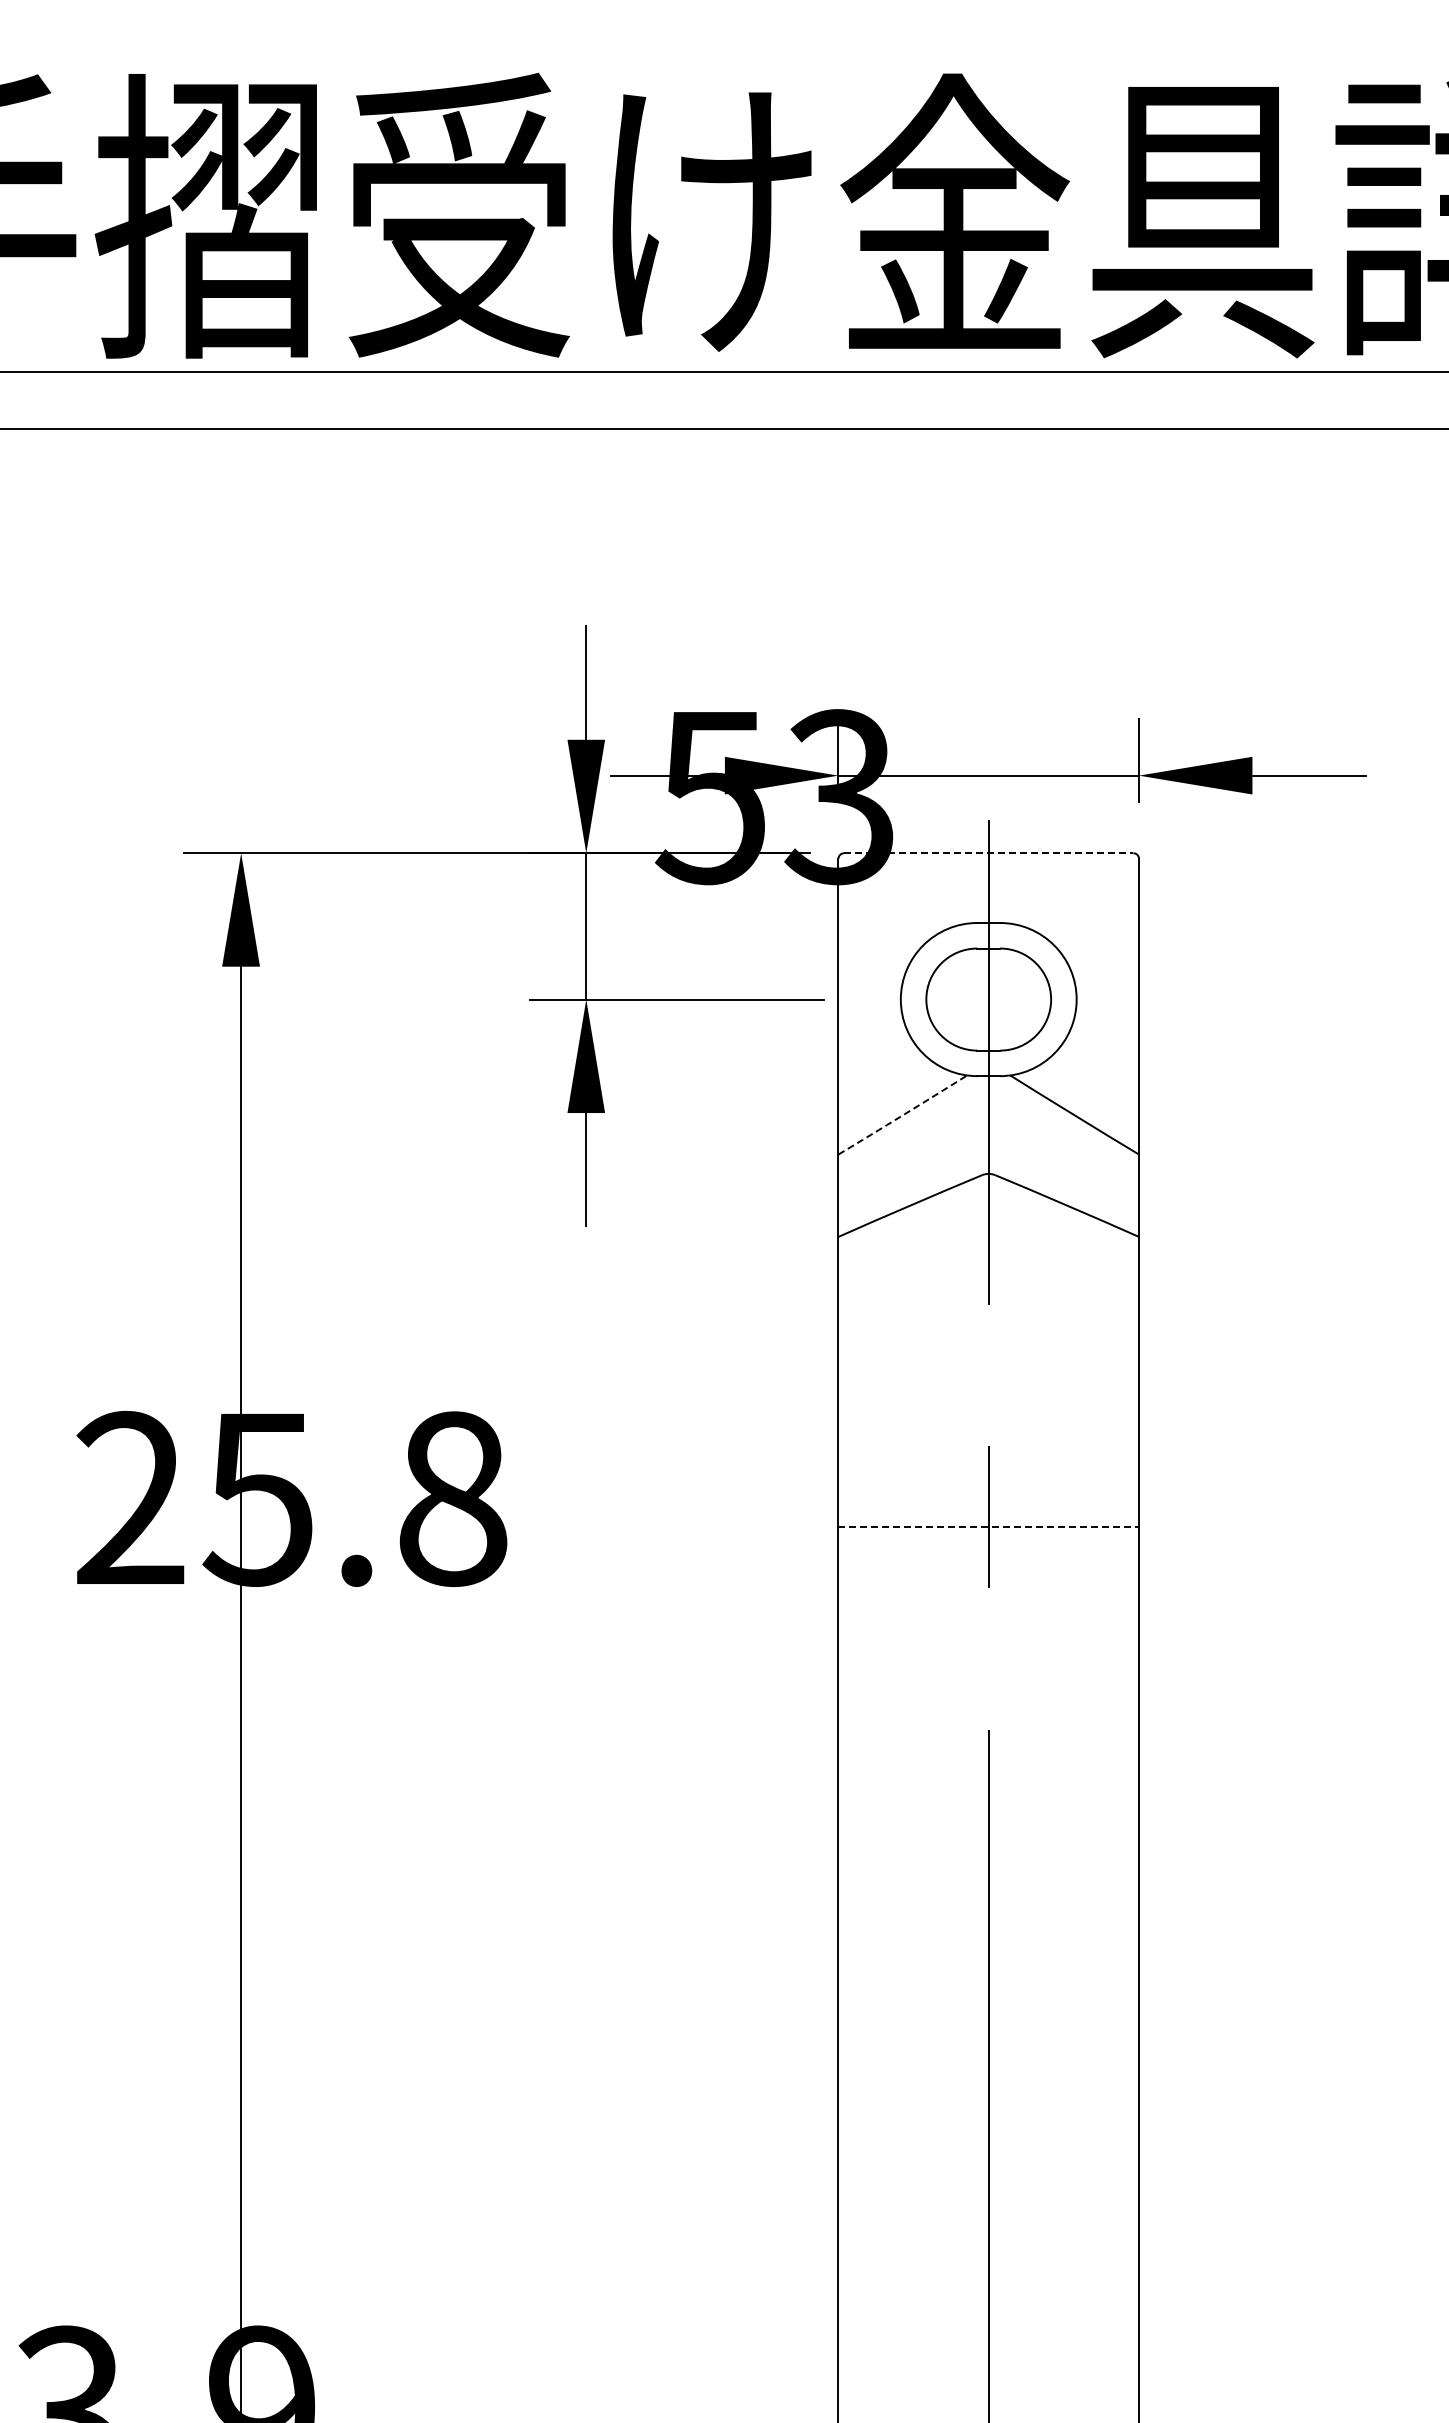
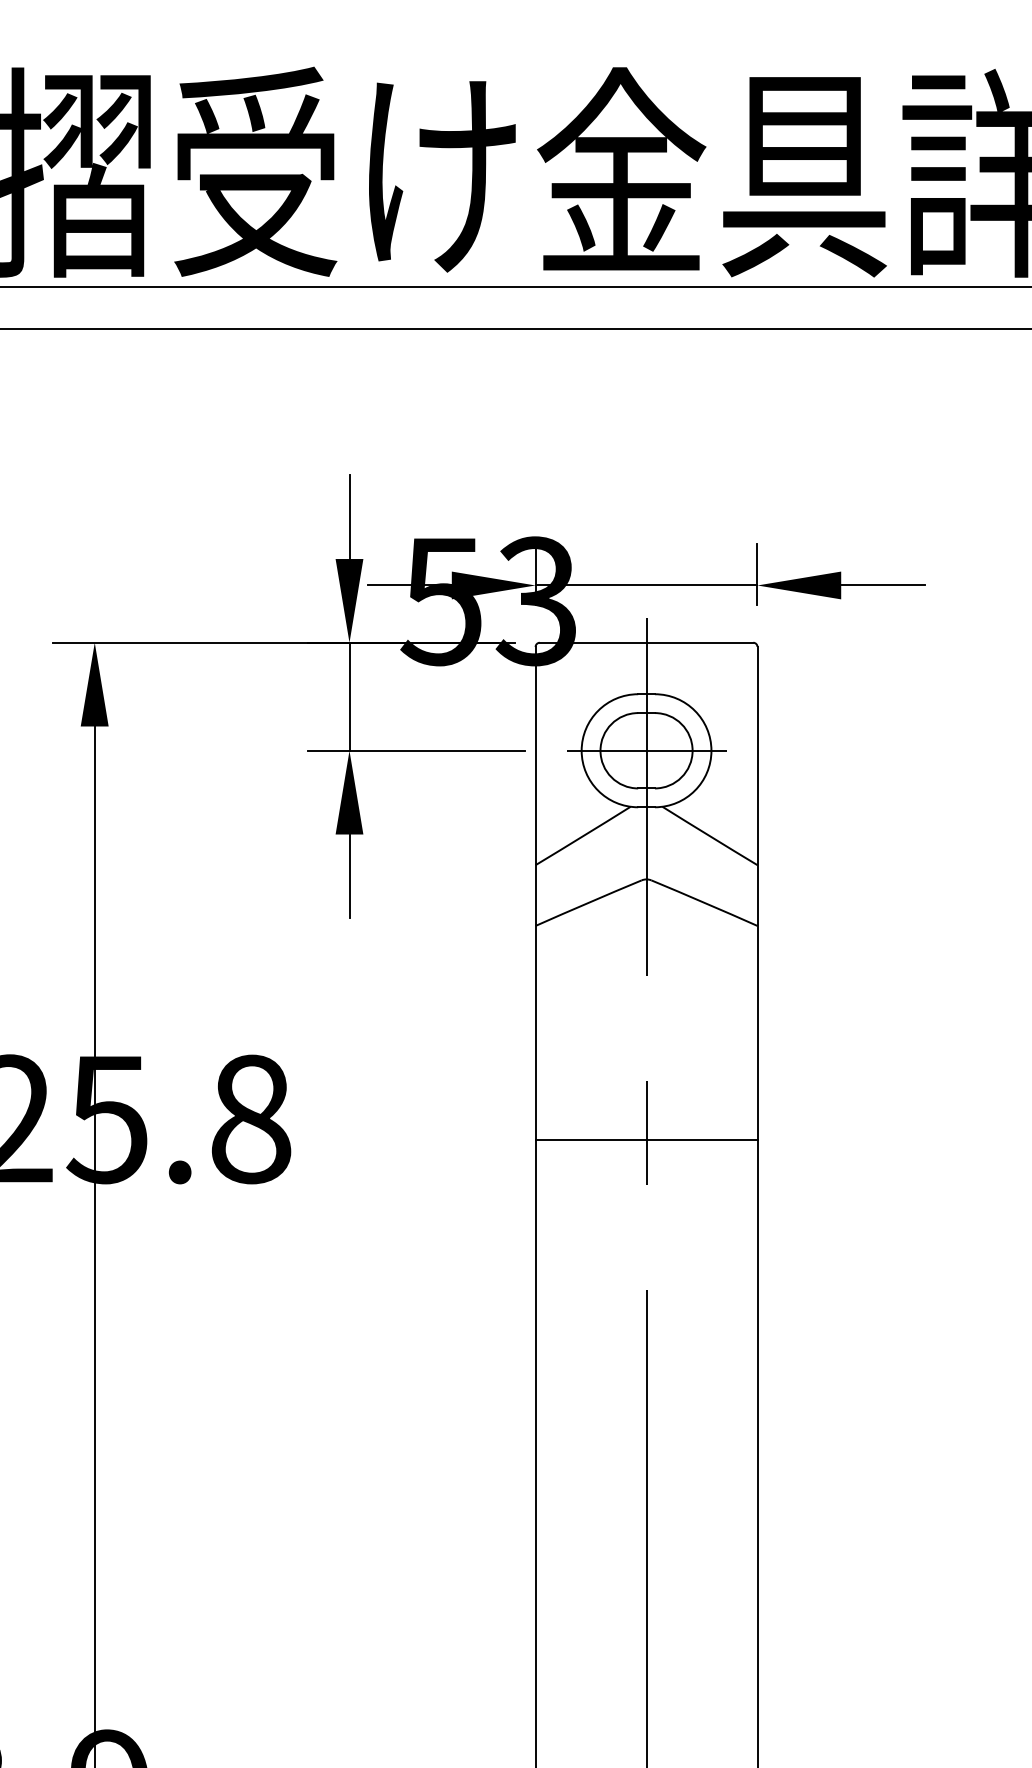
line: (988, 853) -> (646, 642), dashed -> solid
line: (988, 999) -> (646, 750), added
arc: (902, 1115) -> (582, 836), dashed -> solid
line: (989, 1526) -> (647, 1139), dashed -> solid

